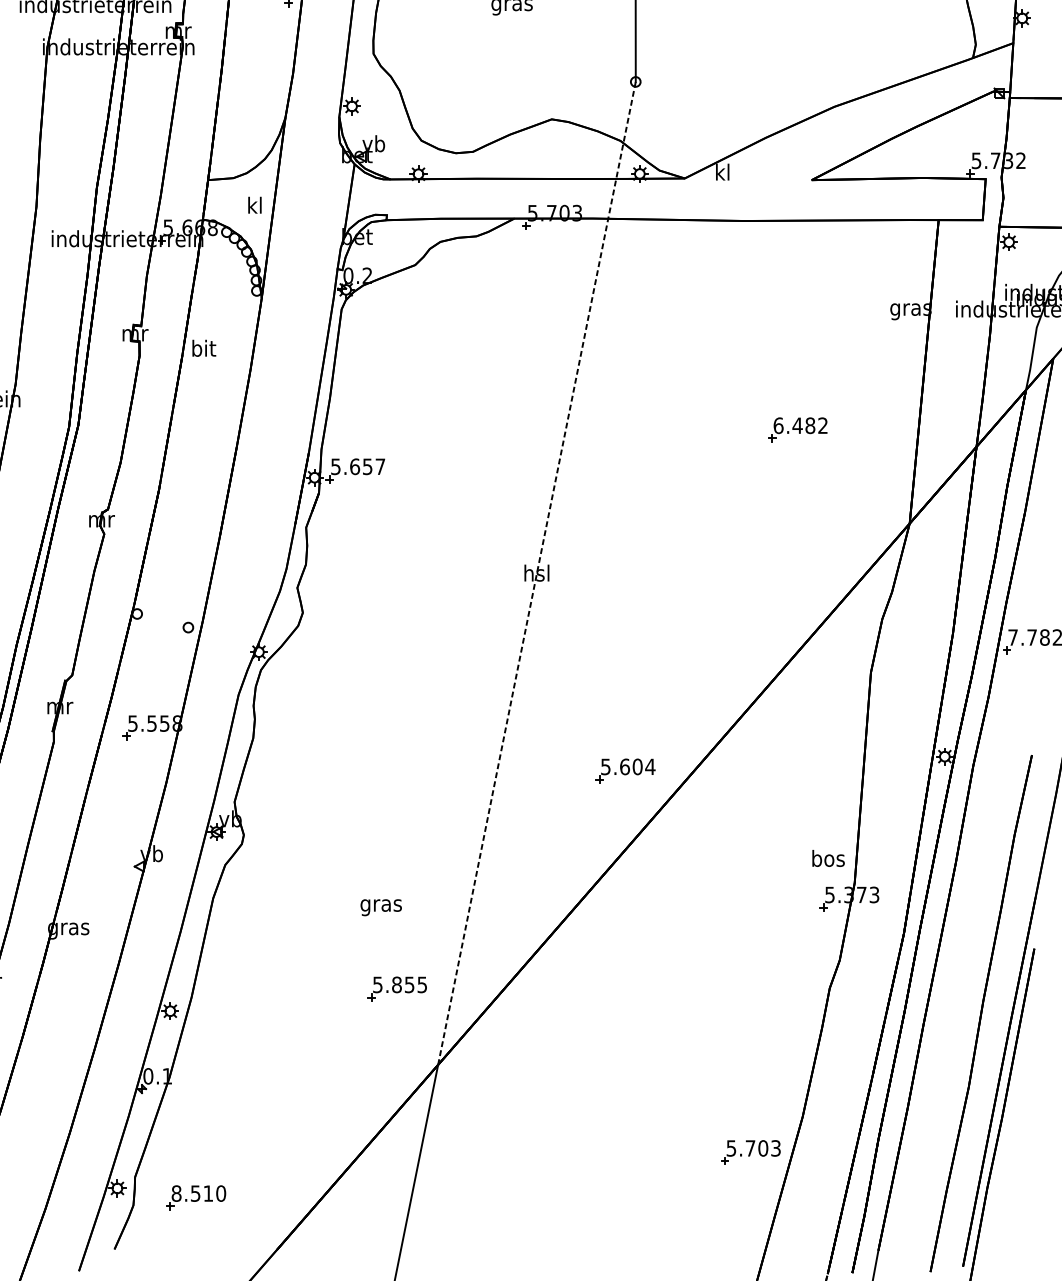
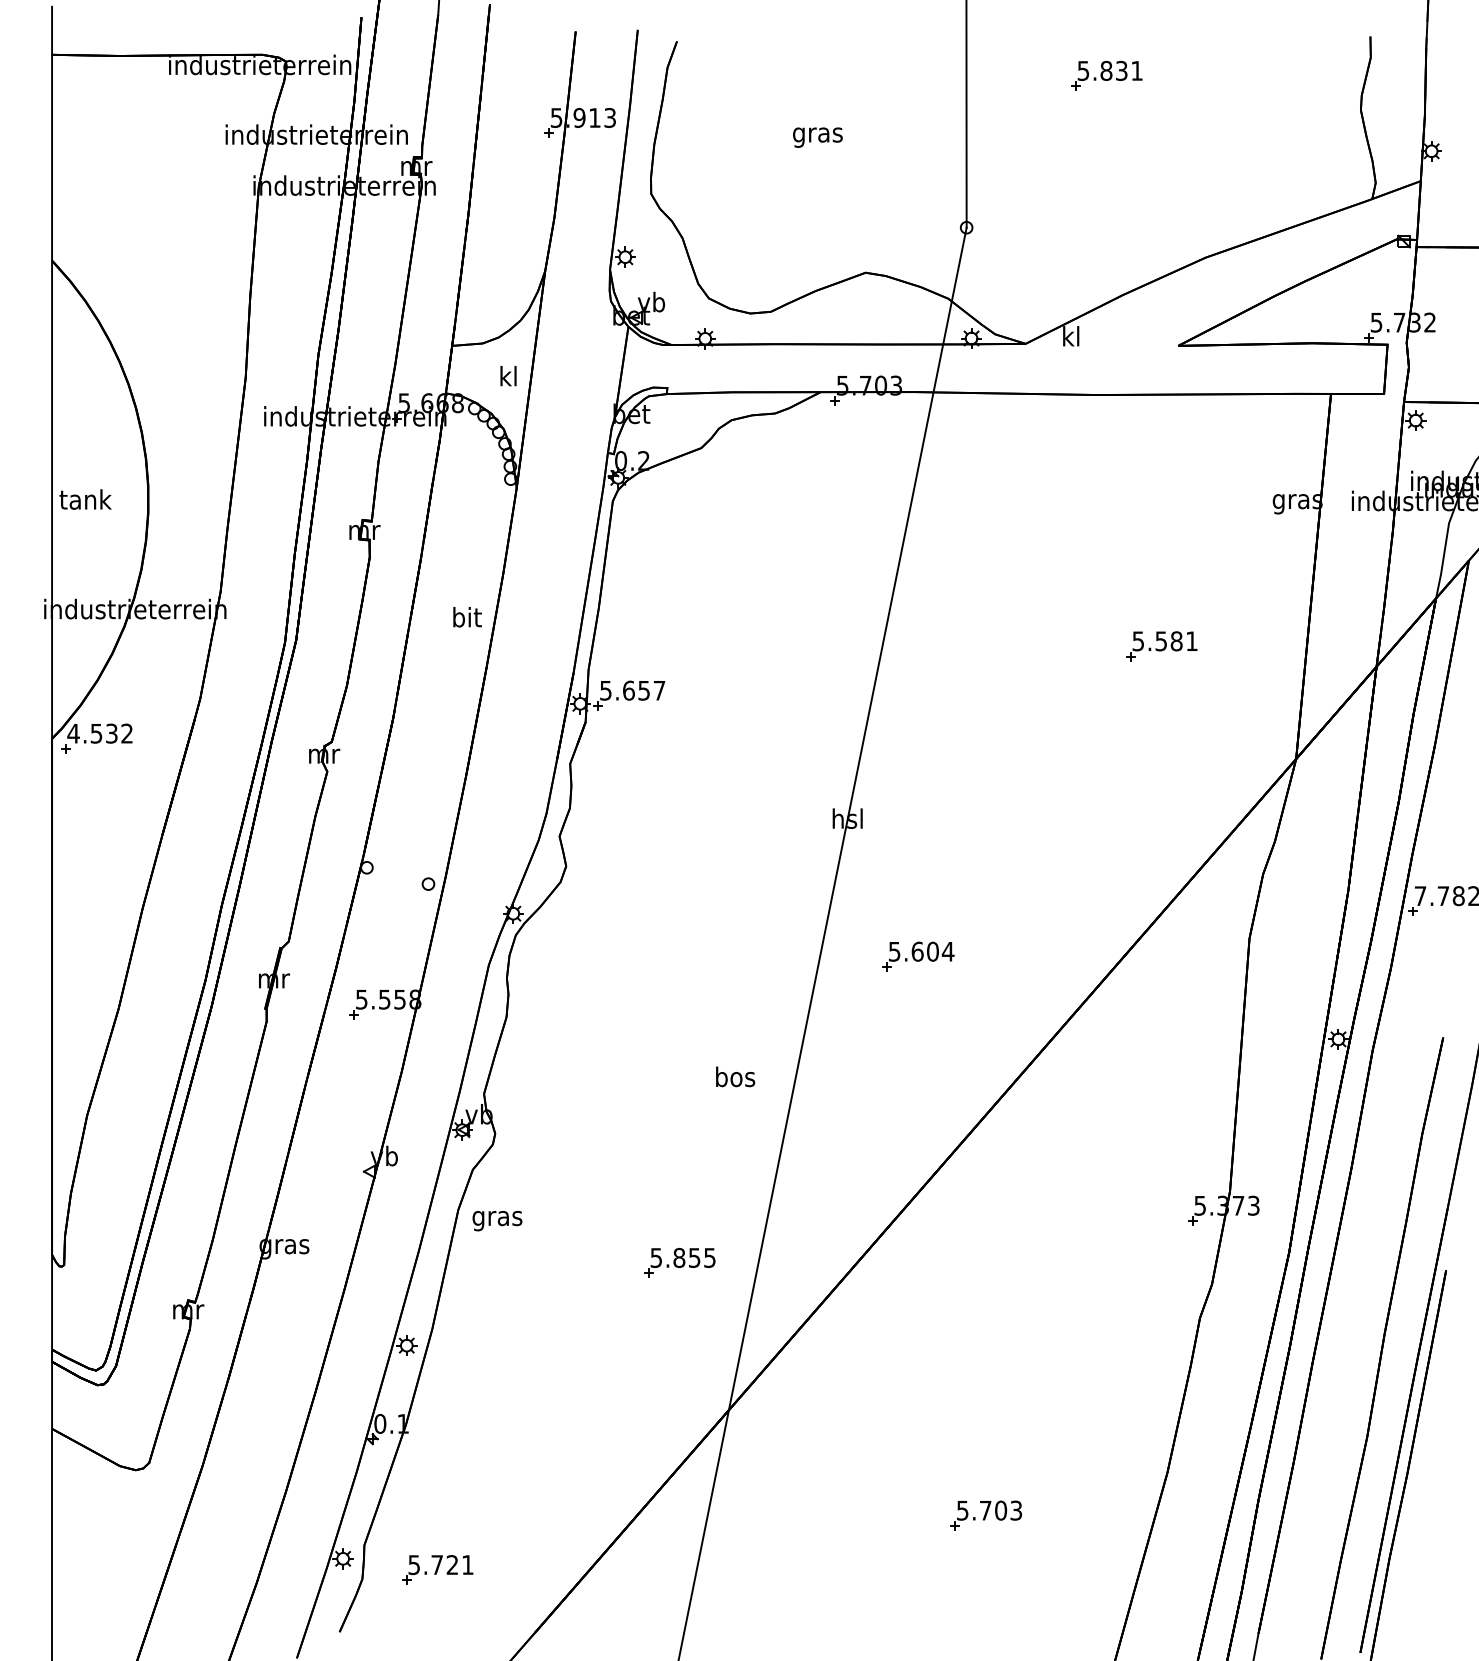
text: (204, 348) -> (467, 617), moved
text: (800, 425) -> (1164, 641), 6.482 -> 5.581
line: (536, 573) -> (847, 818), dashed -> solid
part: (625, 770) -> (918, 956), moved
text: (828, 858) -> (735, 1076), moved
text: (381, 908) -> (497, 1221), moved
part: (397, 988) -> (679, 1262), moved
part: (750, 1152) -> (985, 1515), moved
text: (198, 1194) -> (440, 1565), 8.510 -> 5.721

